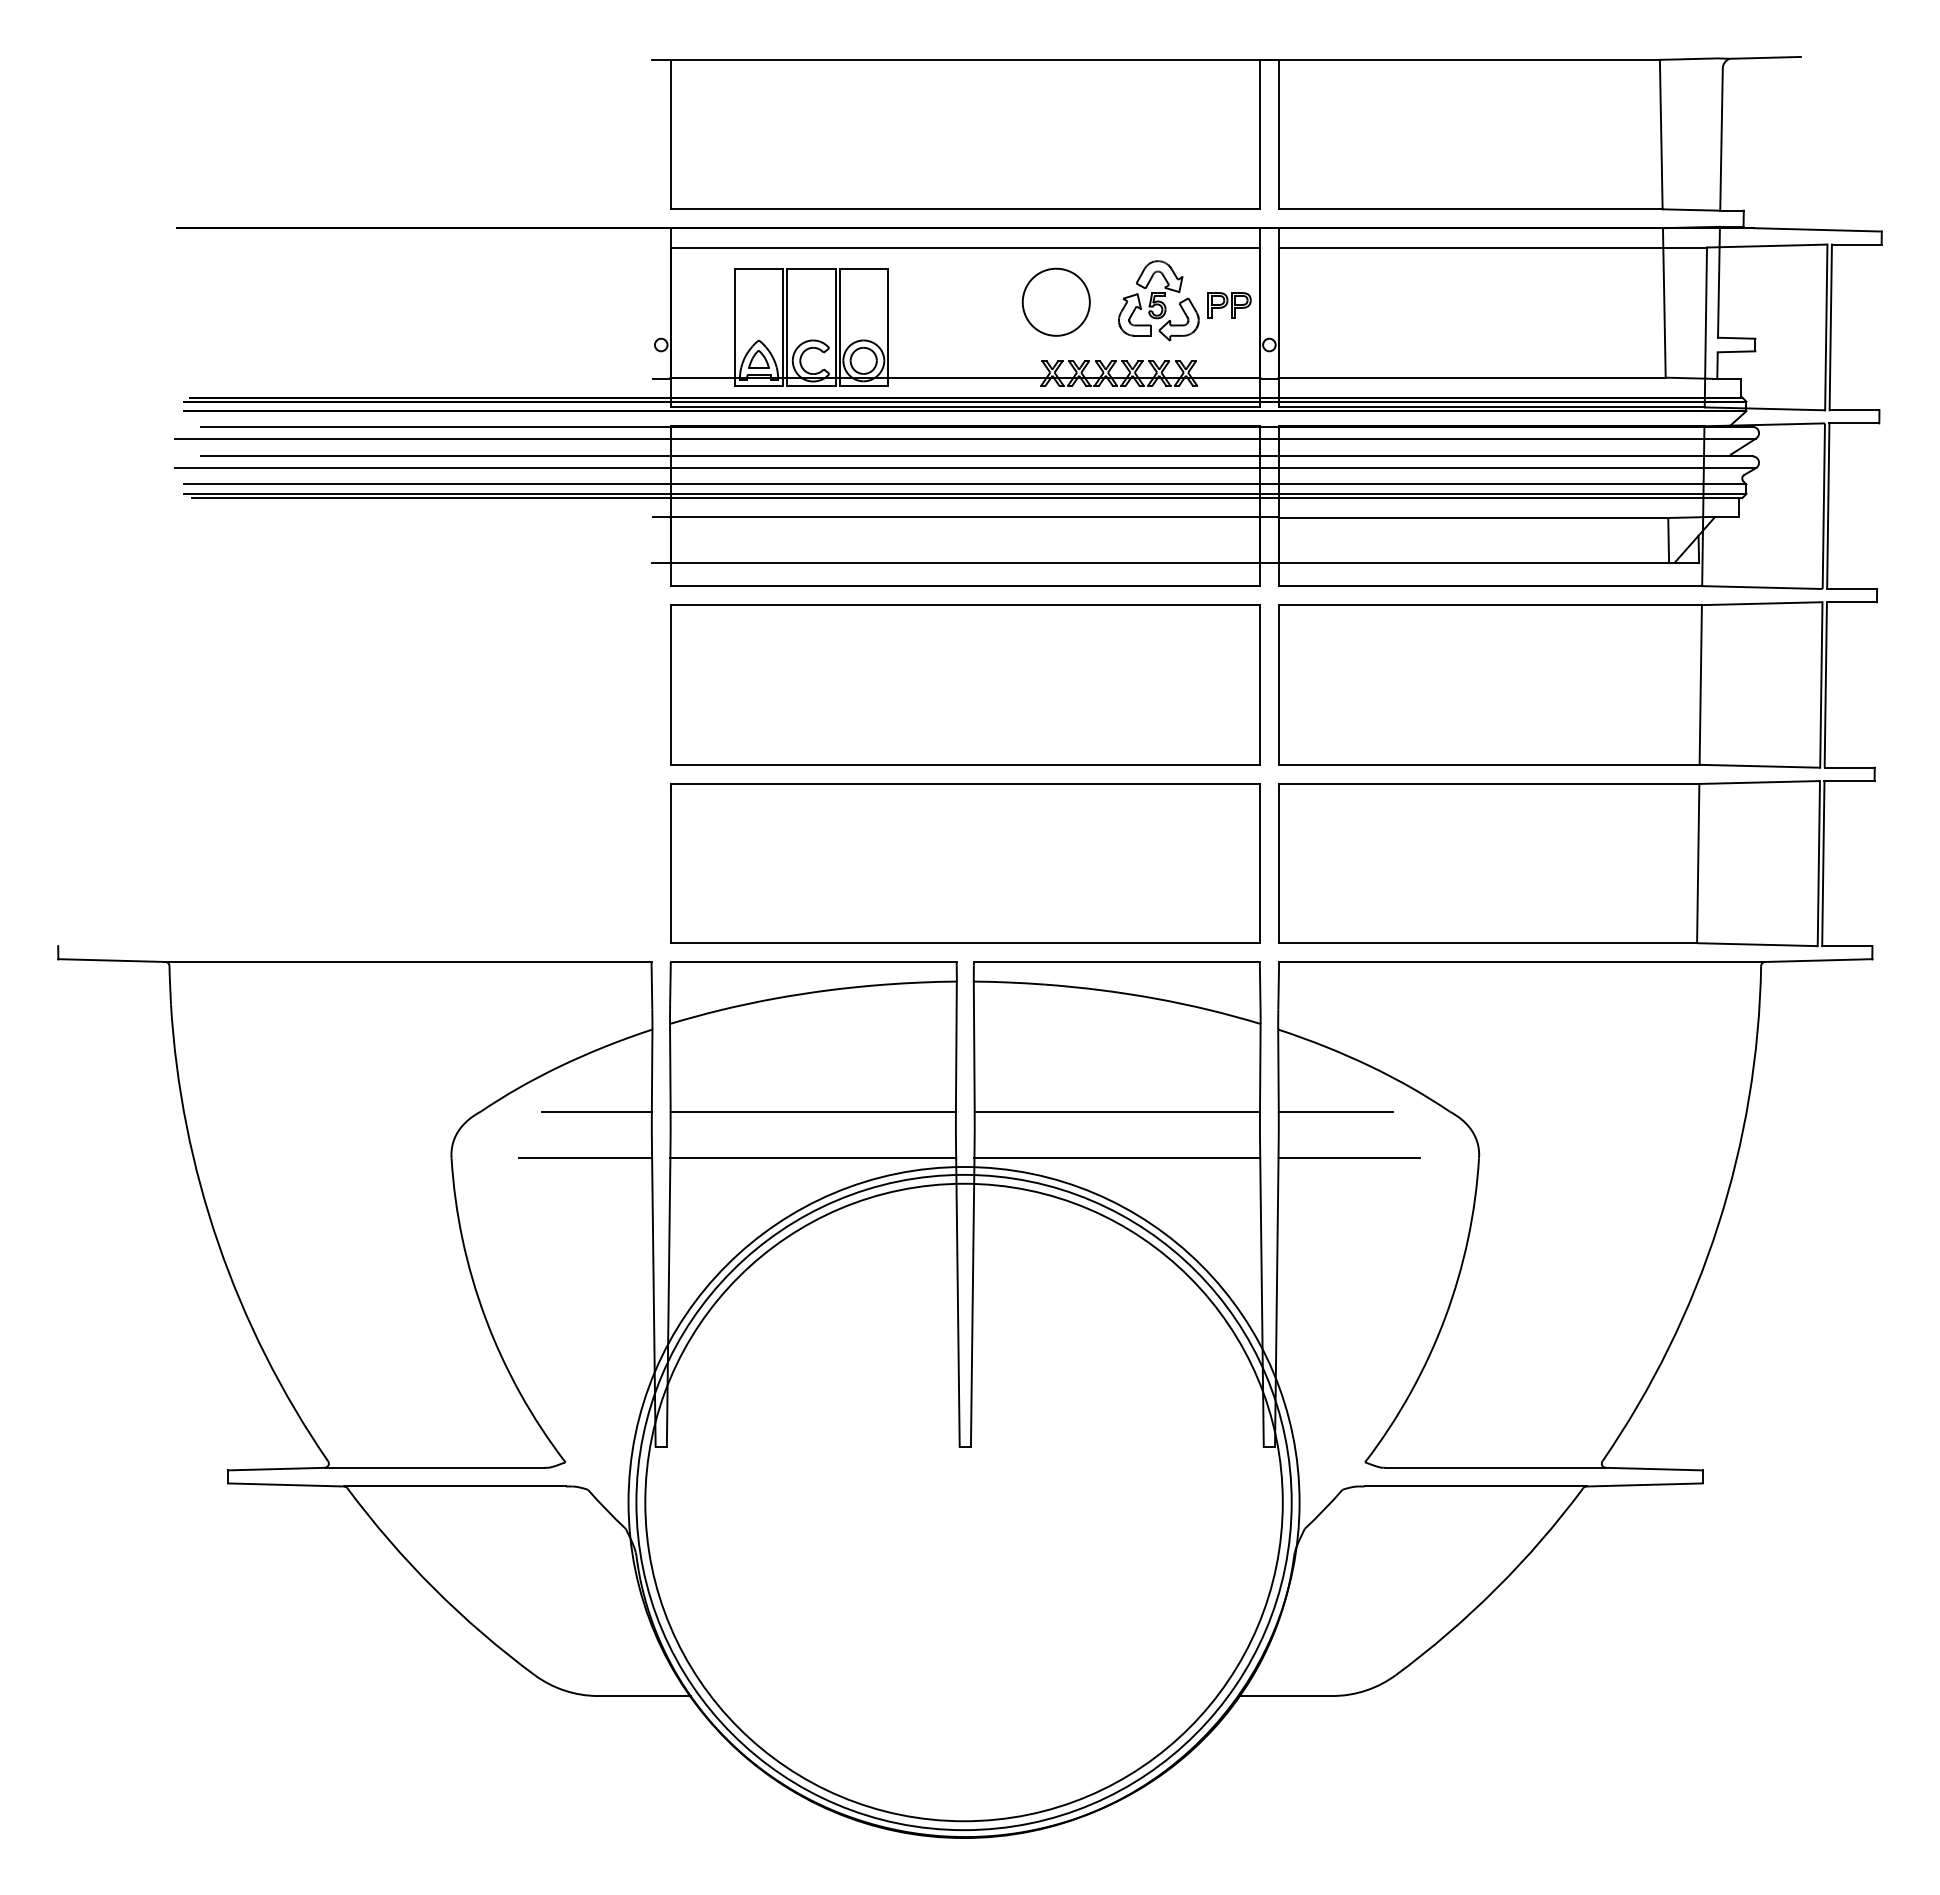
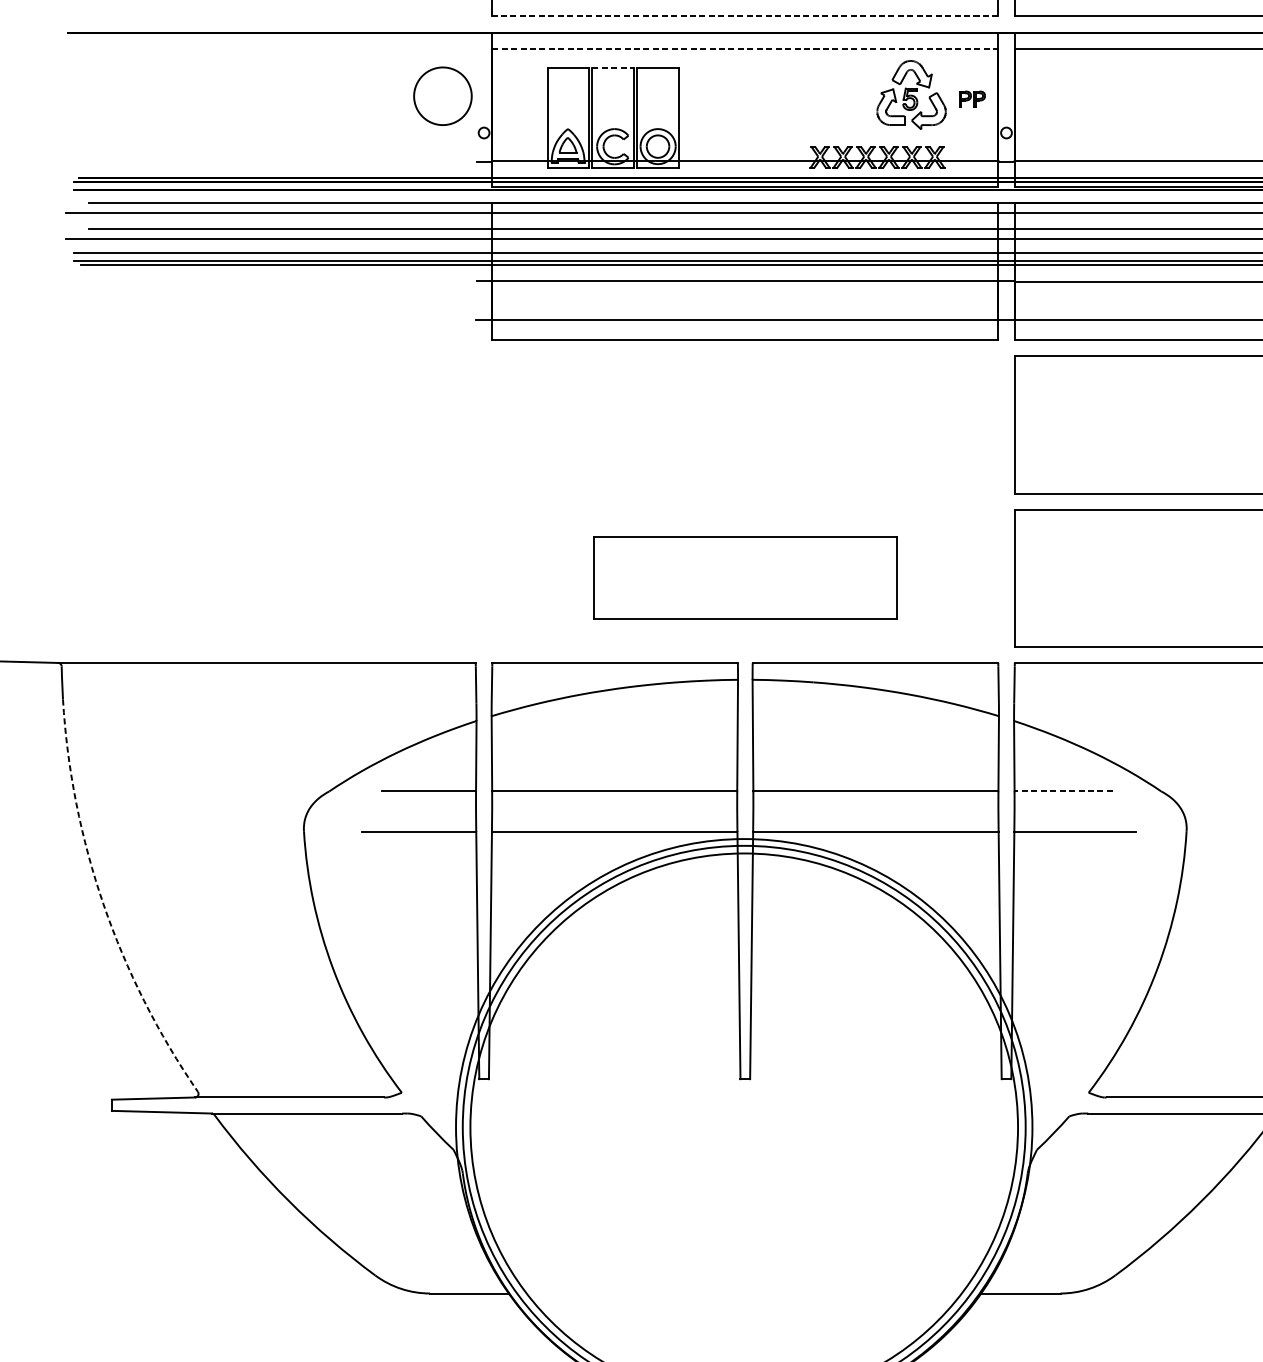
line: (965, 209) -> (745, 16), solid -> dashed
line: (965, 247) -> (745, 49), solid -> dashed
line: (811, 268) -> (613, 67), solid -> dashed
part: (1055, 301) -> (442, 95), moved
part: (1229, 305) -> (972, 99), size x0.7
part: (965, 684) -> (745, 424), removed
part: (965, 863) -> (745, 578), size x0.6
line: (1335, 1111) -> (1063, 791), solid -> dashed
arc: (218, 1243) -> (103, 904), solid -> dashed

